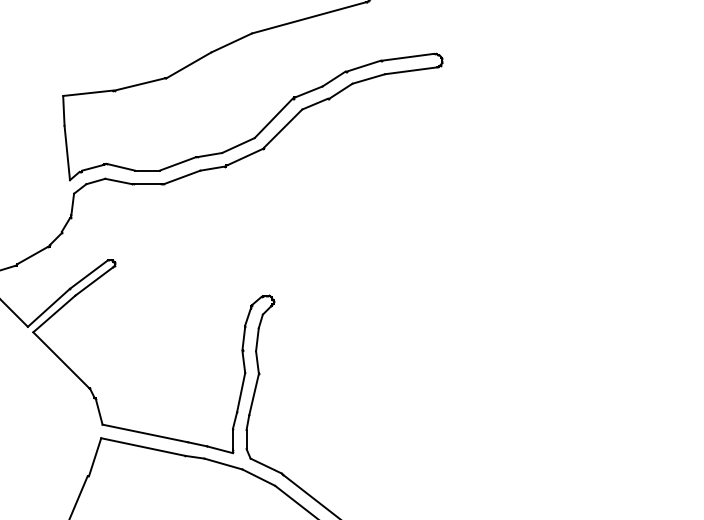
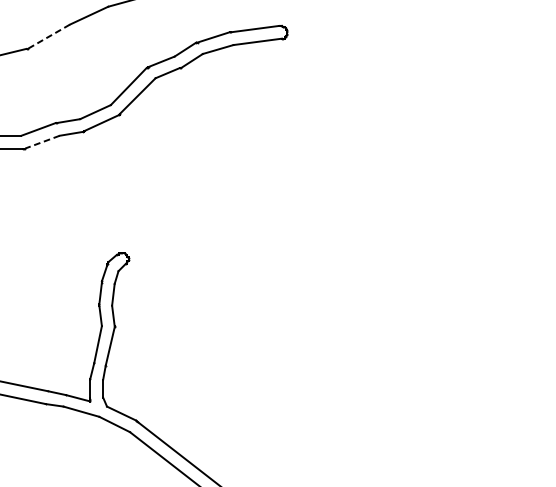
line: (188, 65) -> (48, 36), solid -> dashed
line: (182, 177) -> (42, 142), solid -> dashed

